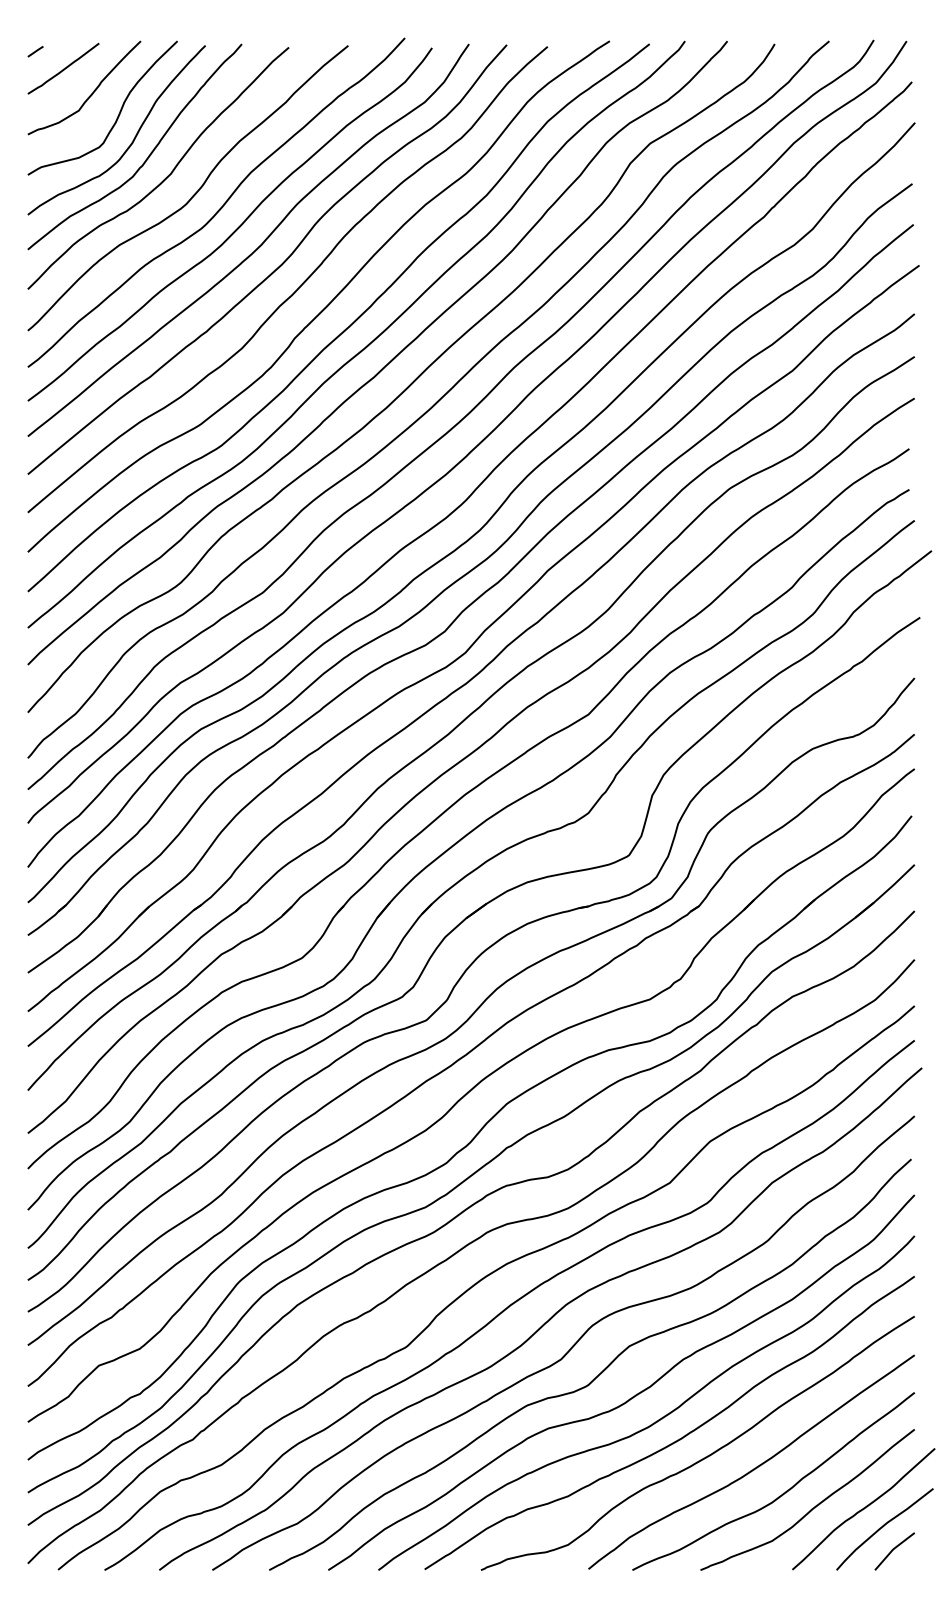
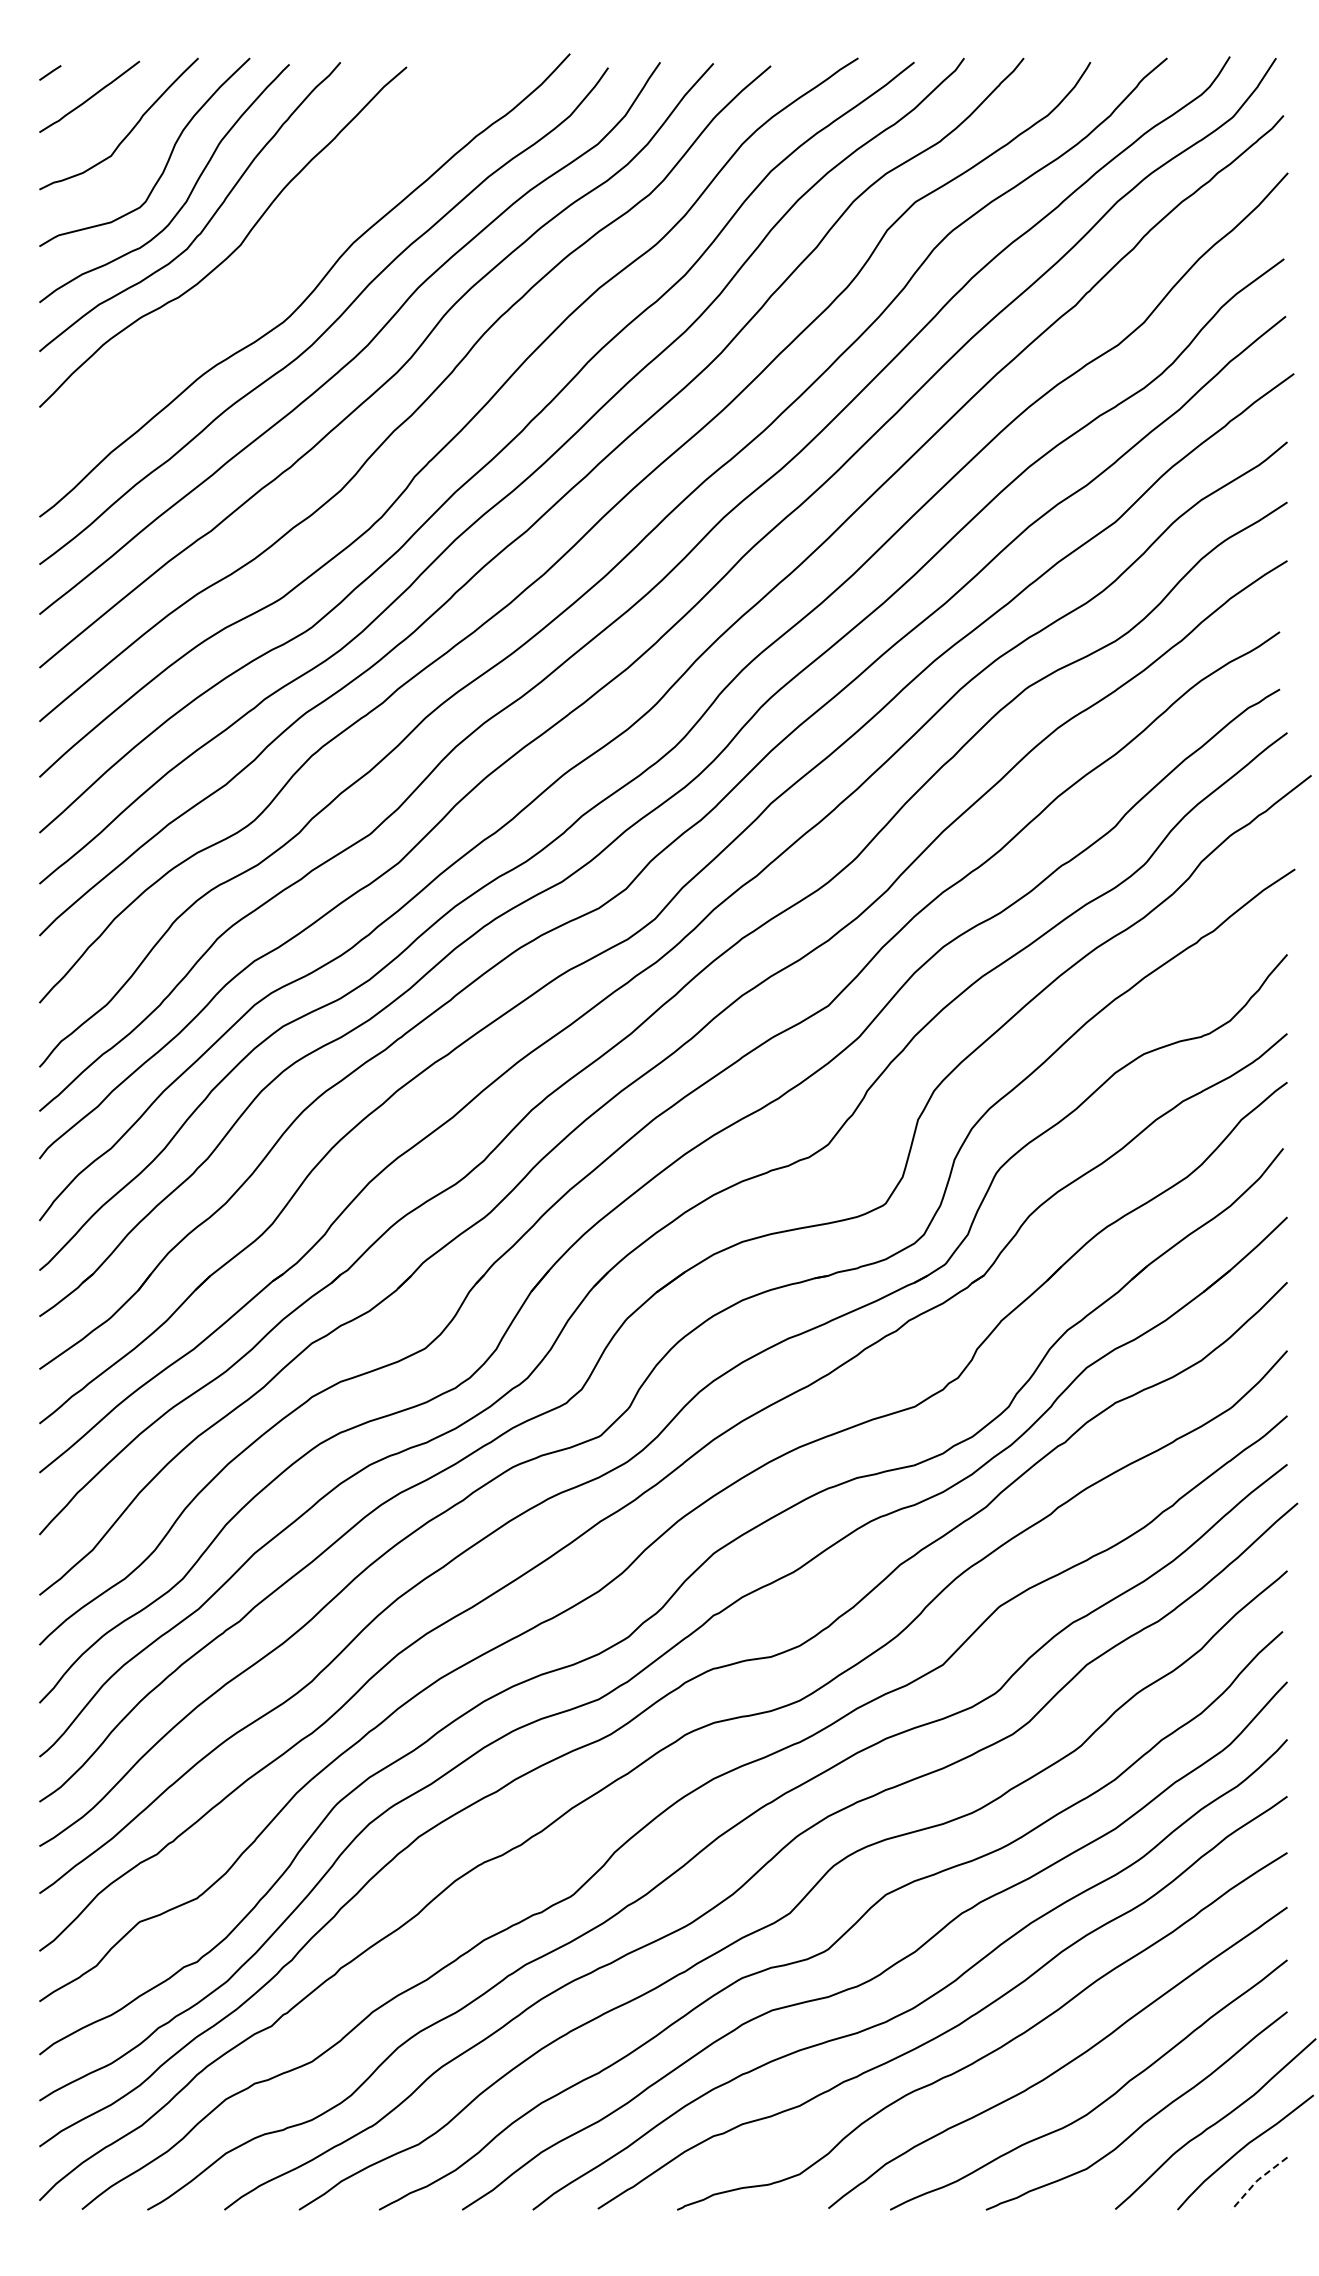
curve: (194, 194) -> (273, 273), removed
line: (892, 1550) -> (1256, 2181), solid -> dashed

